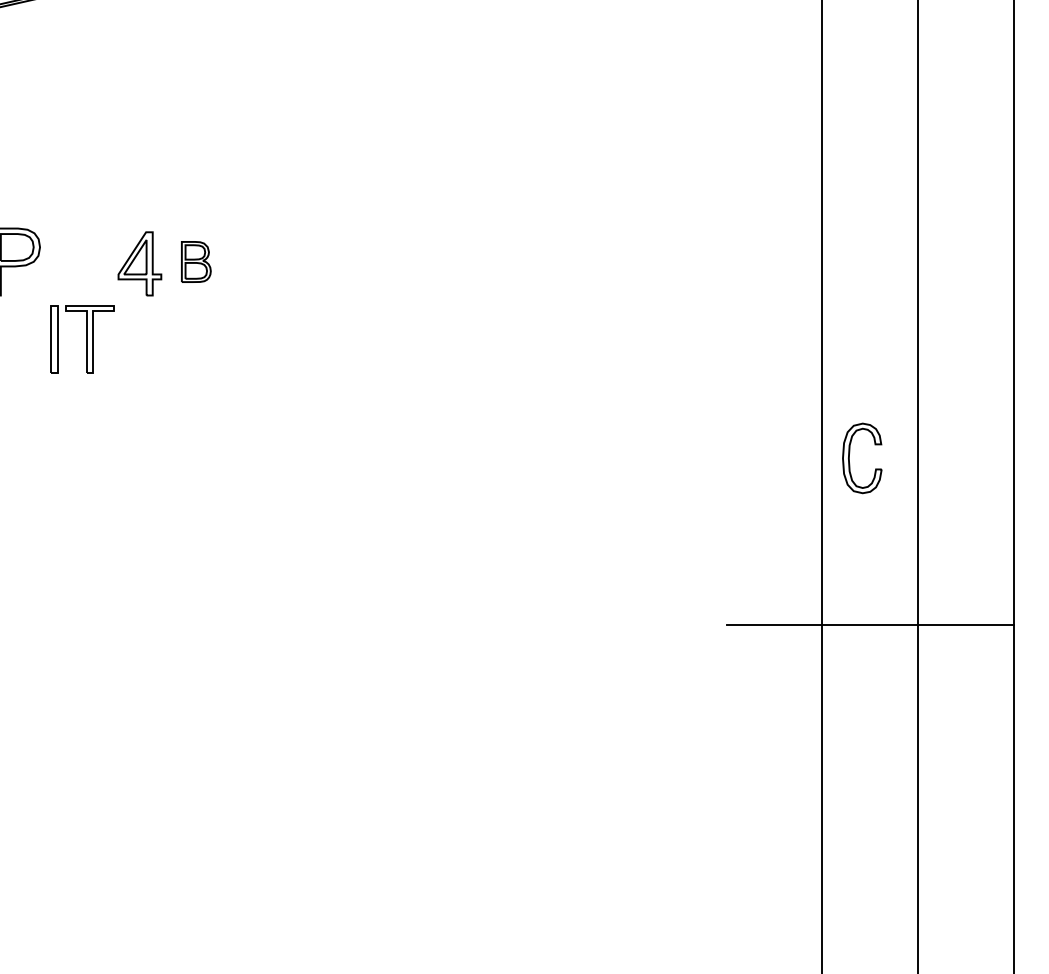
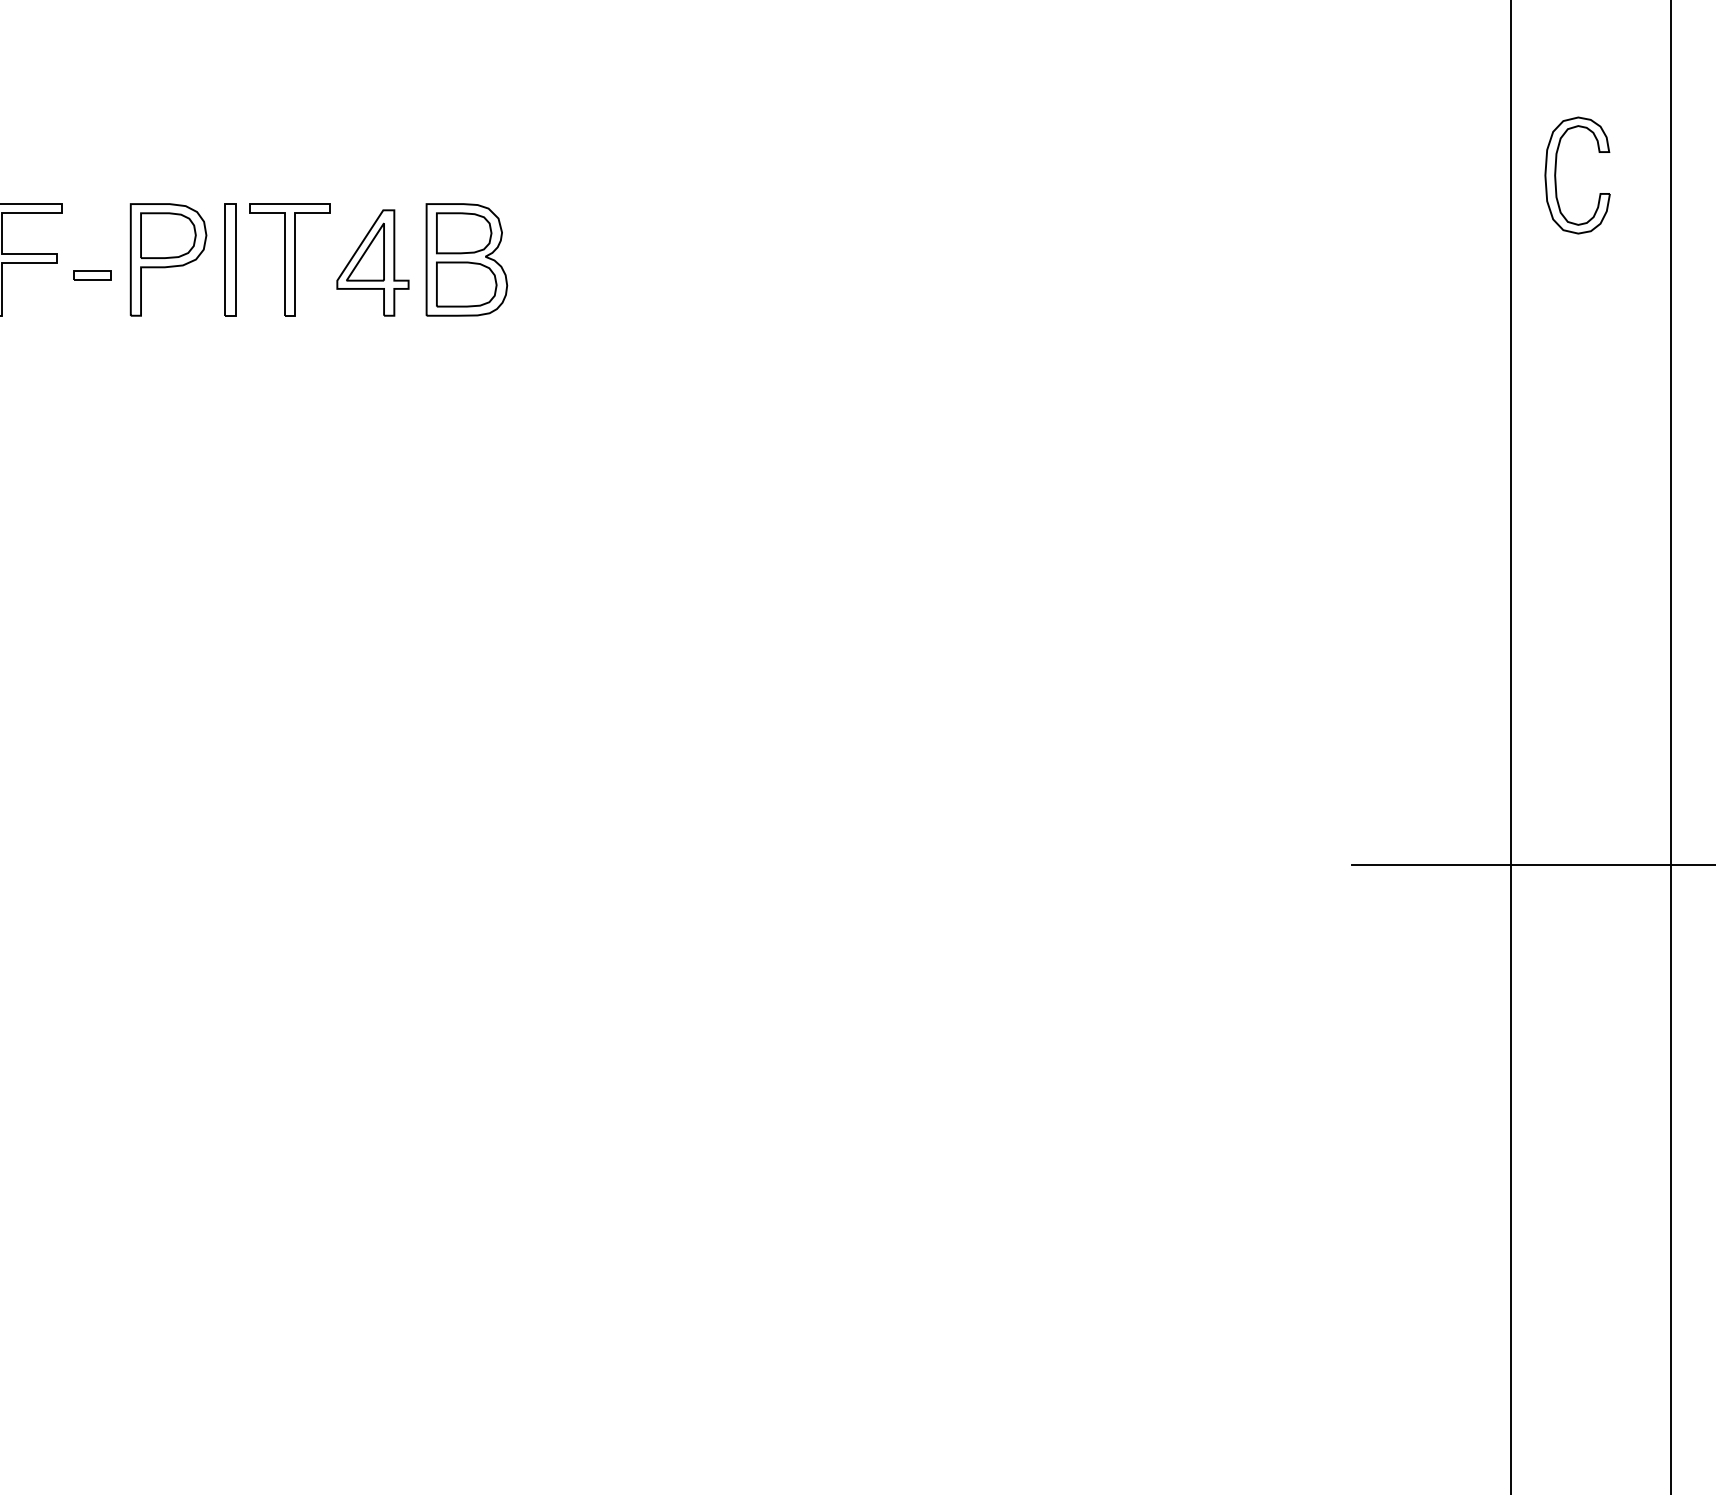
part: (196, 261) -> (467, 259), size x1.67
part: (82, 339) -> (277, 260), moved
part: (849, 458) -> (1556, 175), moved

